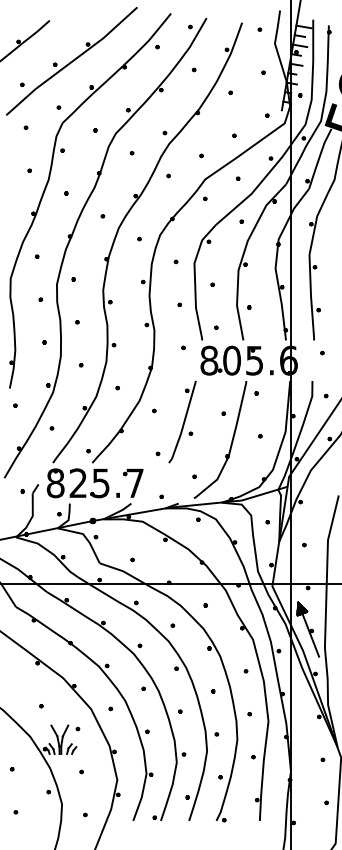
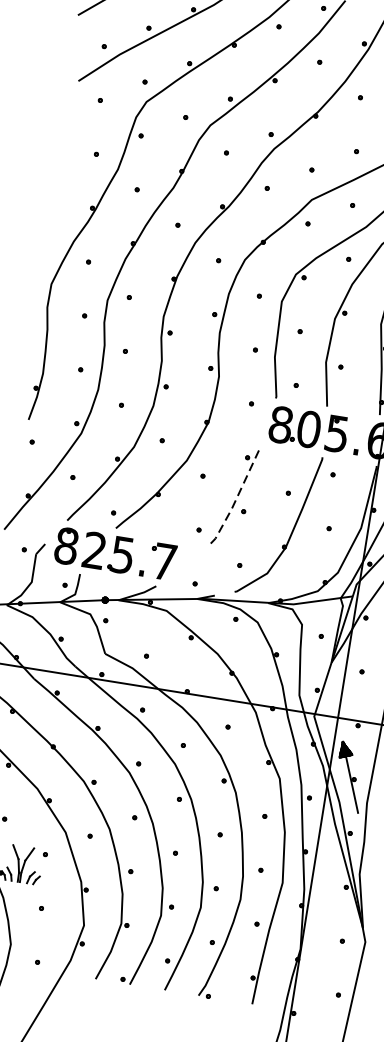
line: (183, 423) -> (236, 497), solid -> dashed

